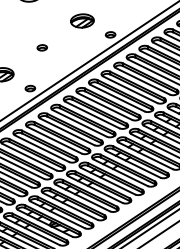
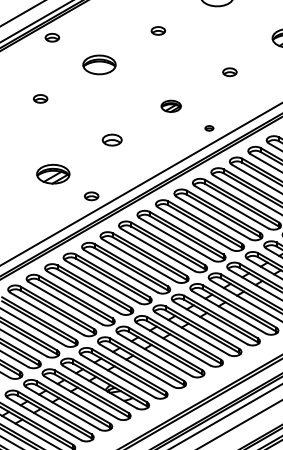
part: (82, 21) -> (171, 106), size x0.6
part: (110, 34) -> (209, 128), size x0.6
part: (41, 48) -> (111, 140), size x1.4

